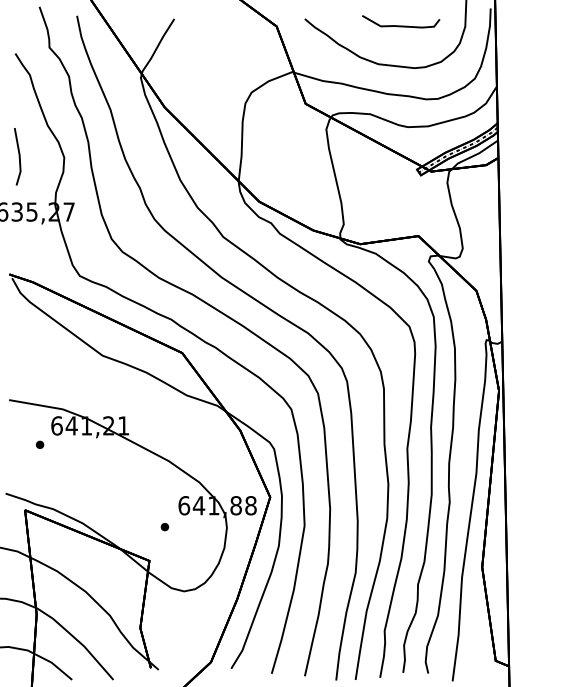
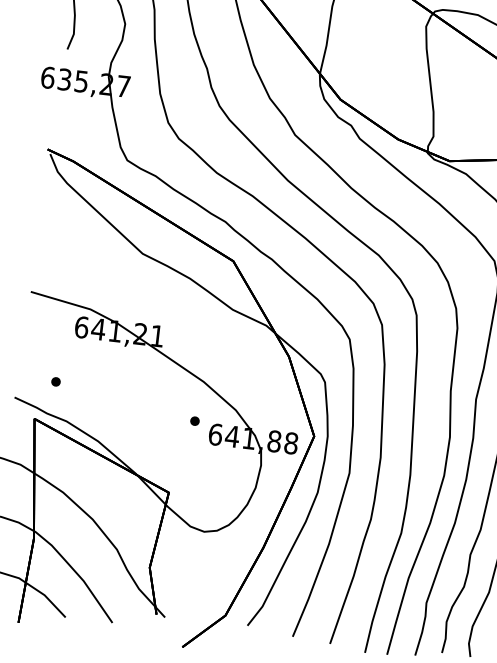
part: (40, 444) -> (56, 381), moved
part: (164, 527) -> (194, 421), moved

